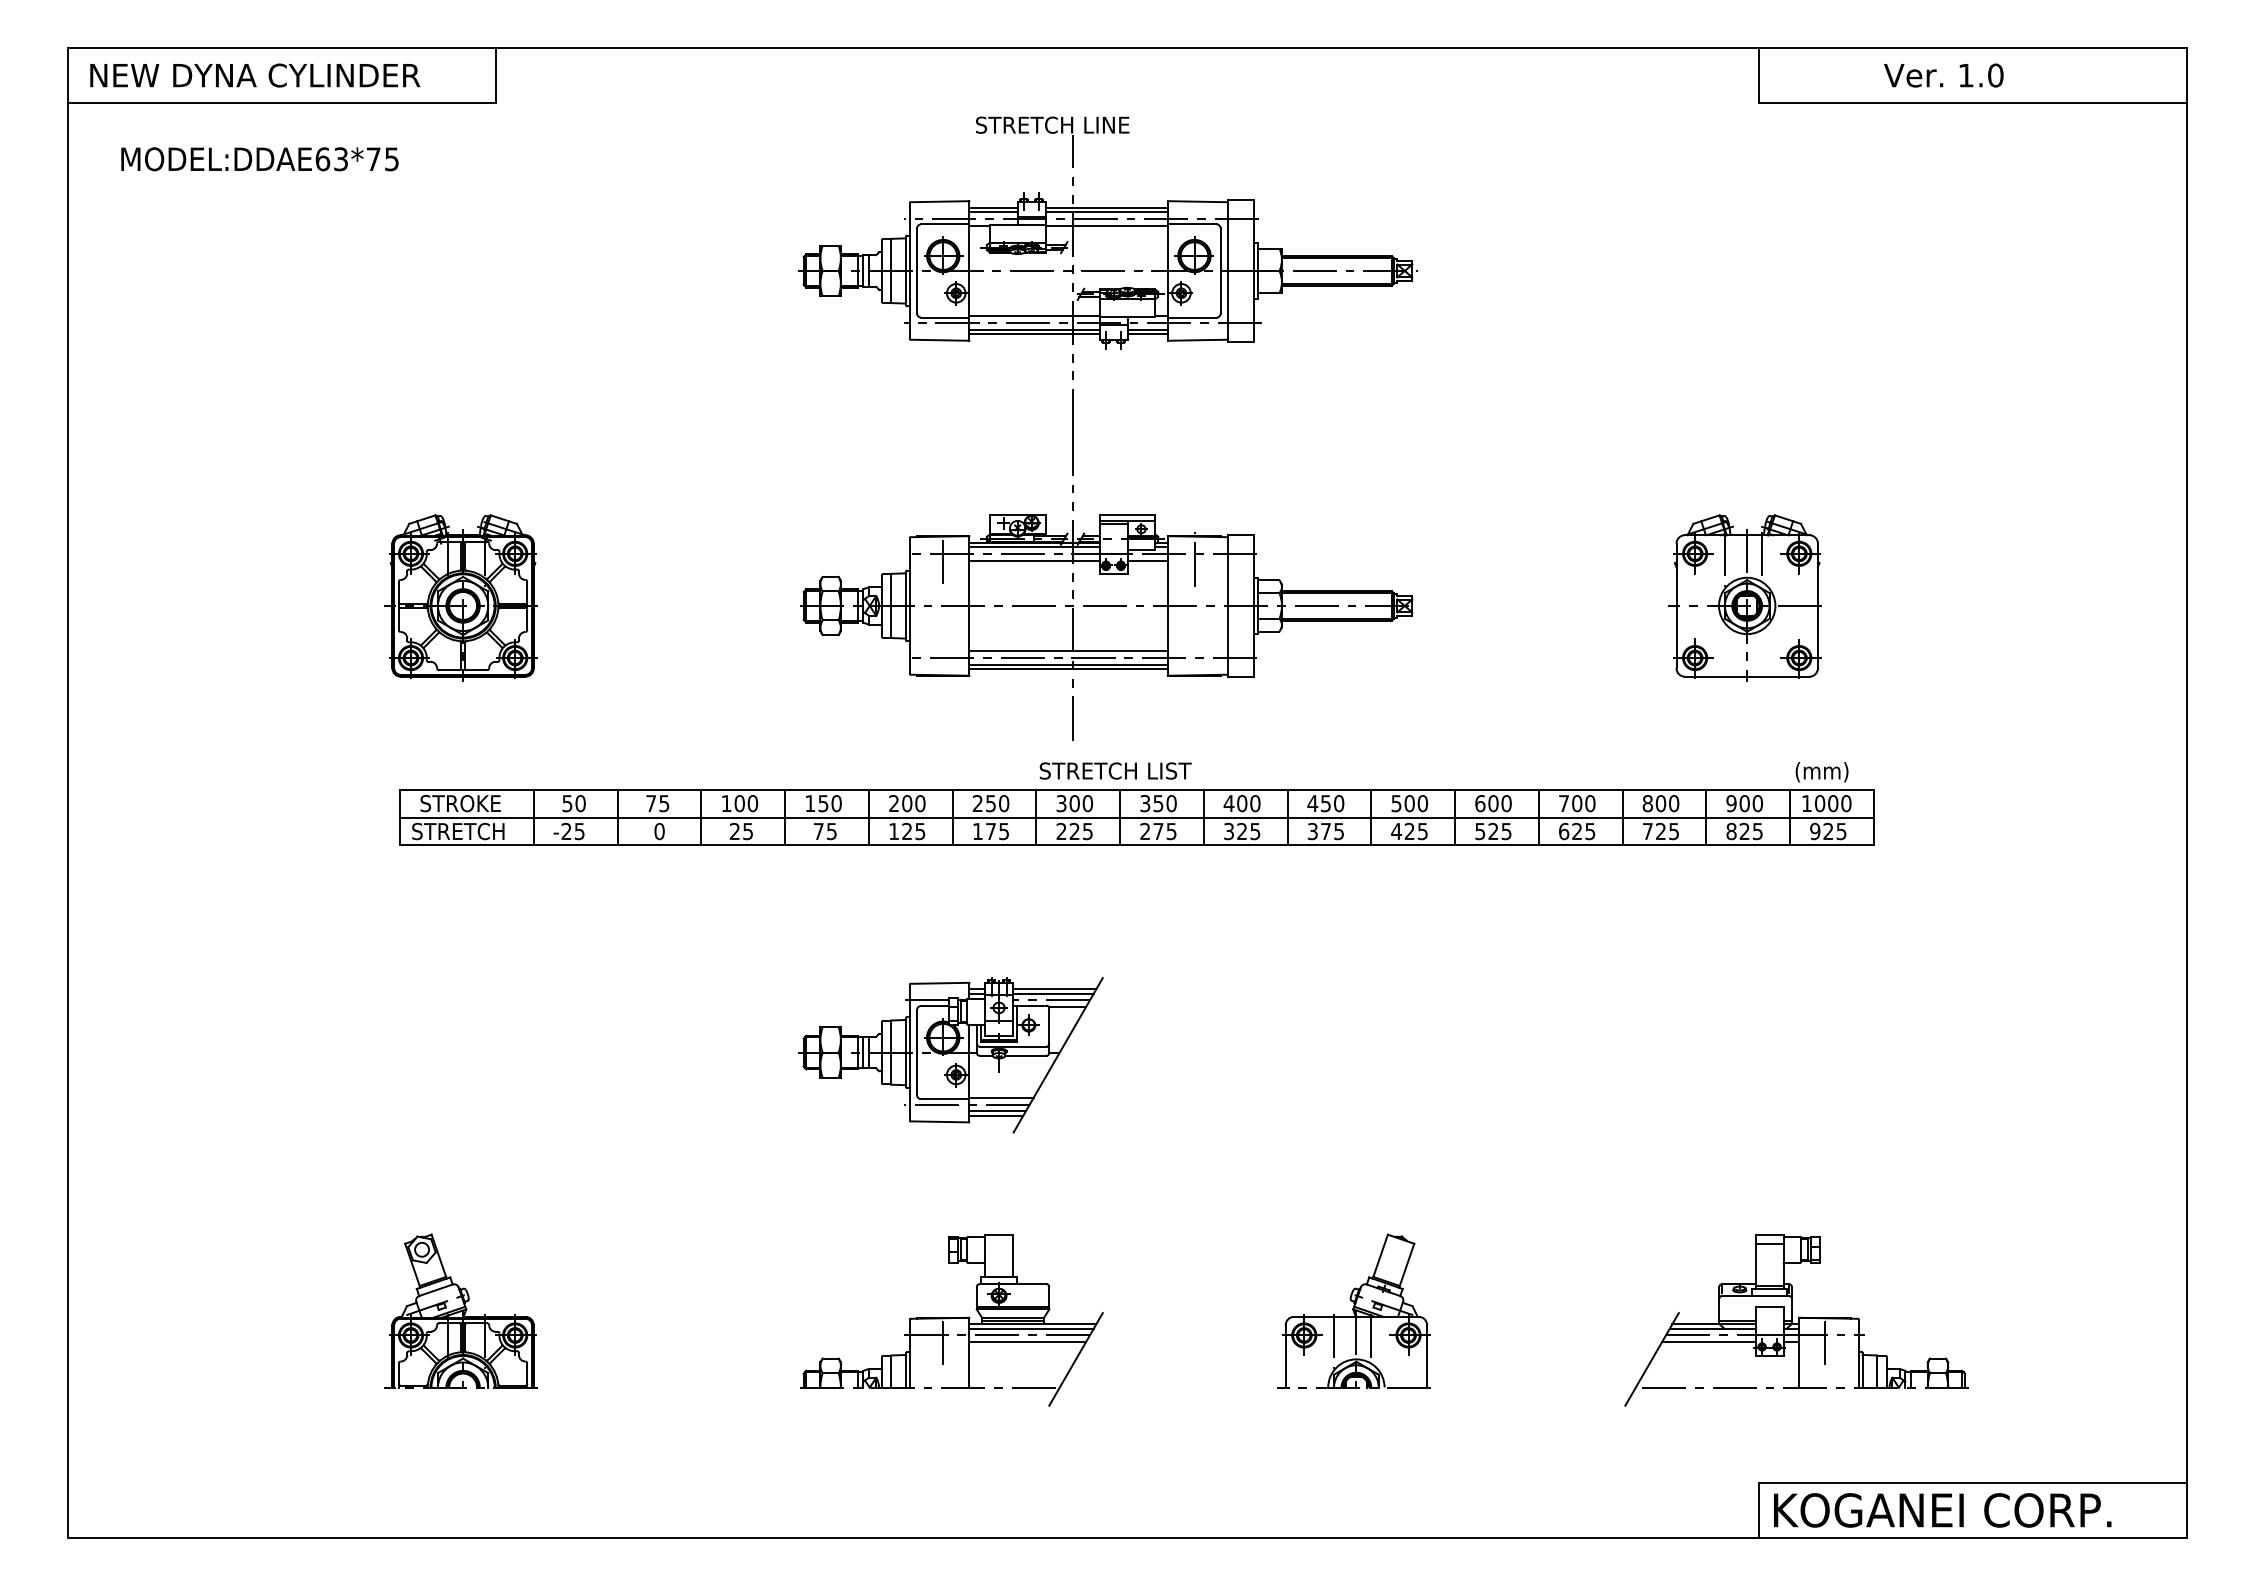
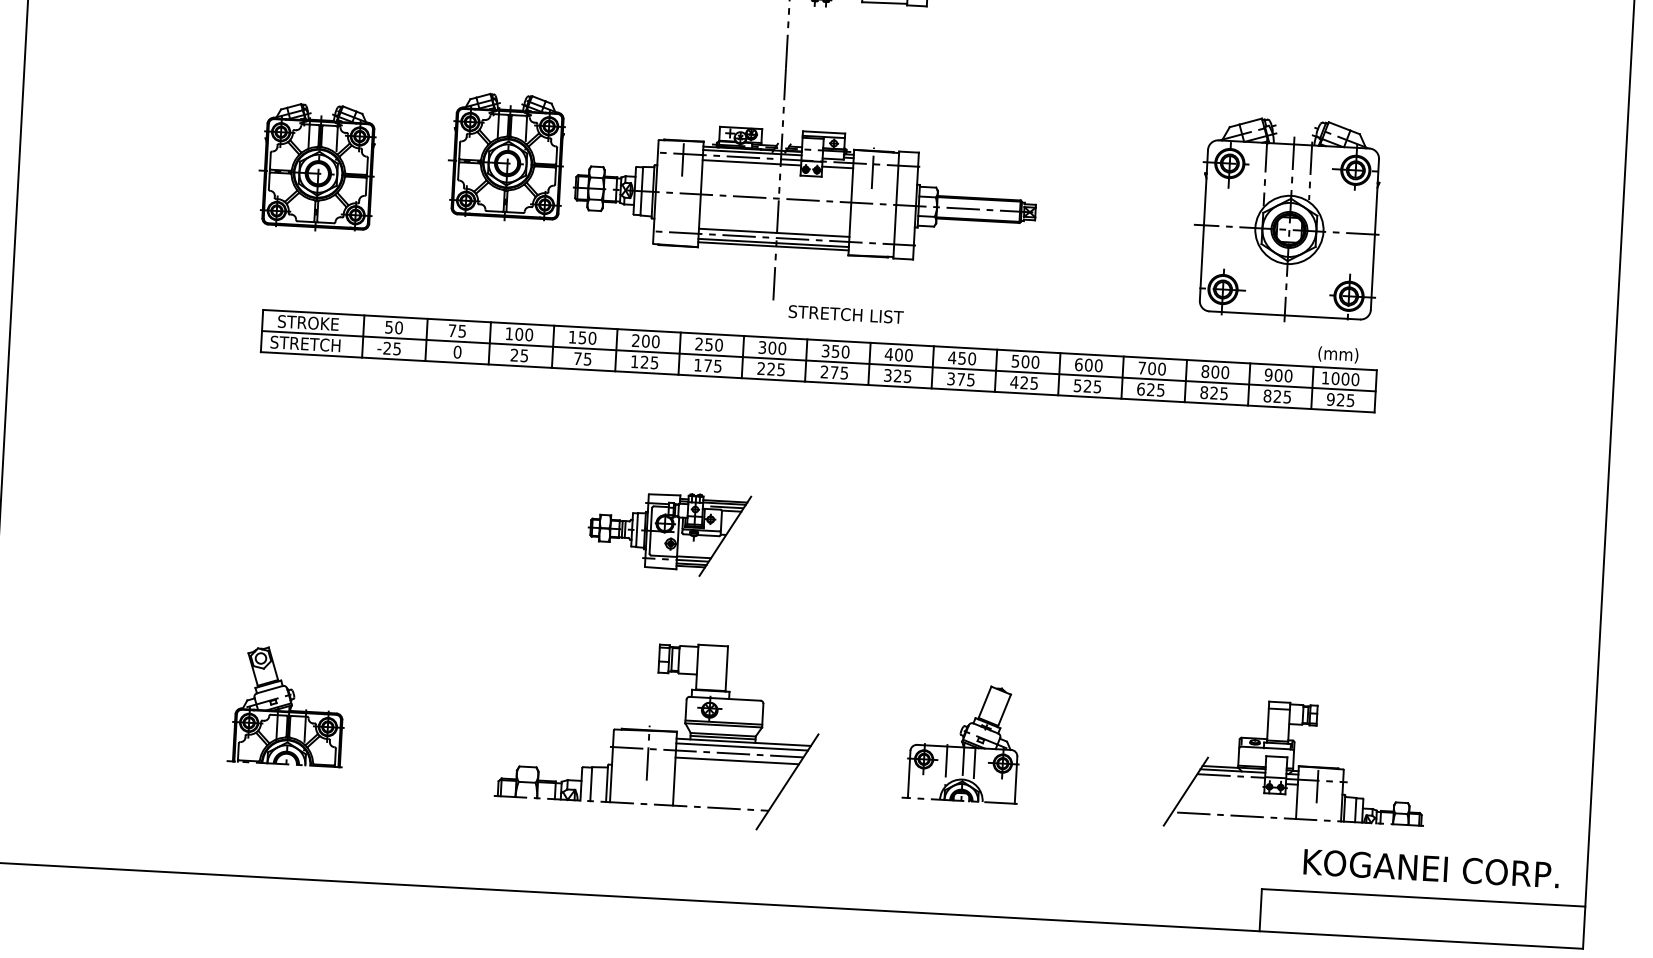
part: (709, 570) -> (505, 157), added
part: (1744, 597) -> (1286, 219), size x1.6
text: (1115, 770) -> (846, 314), moved
text: (1647, 831) -> (1204, 392), 725 -> 825
part: (950, 1055) -> (668, 533), size x0.7
part: (951, 1320) -> (658, 733), size x1.4
line: (1708, 1342) -> (1229, 781), removed
text: (1942, 1510) -> (1431, 868), moved

